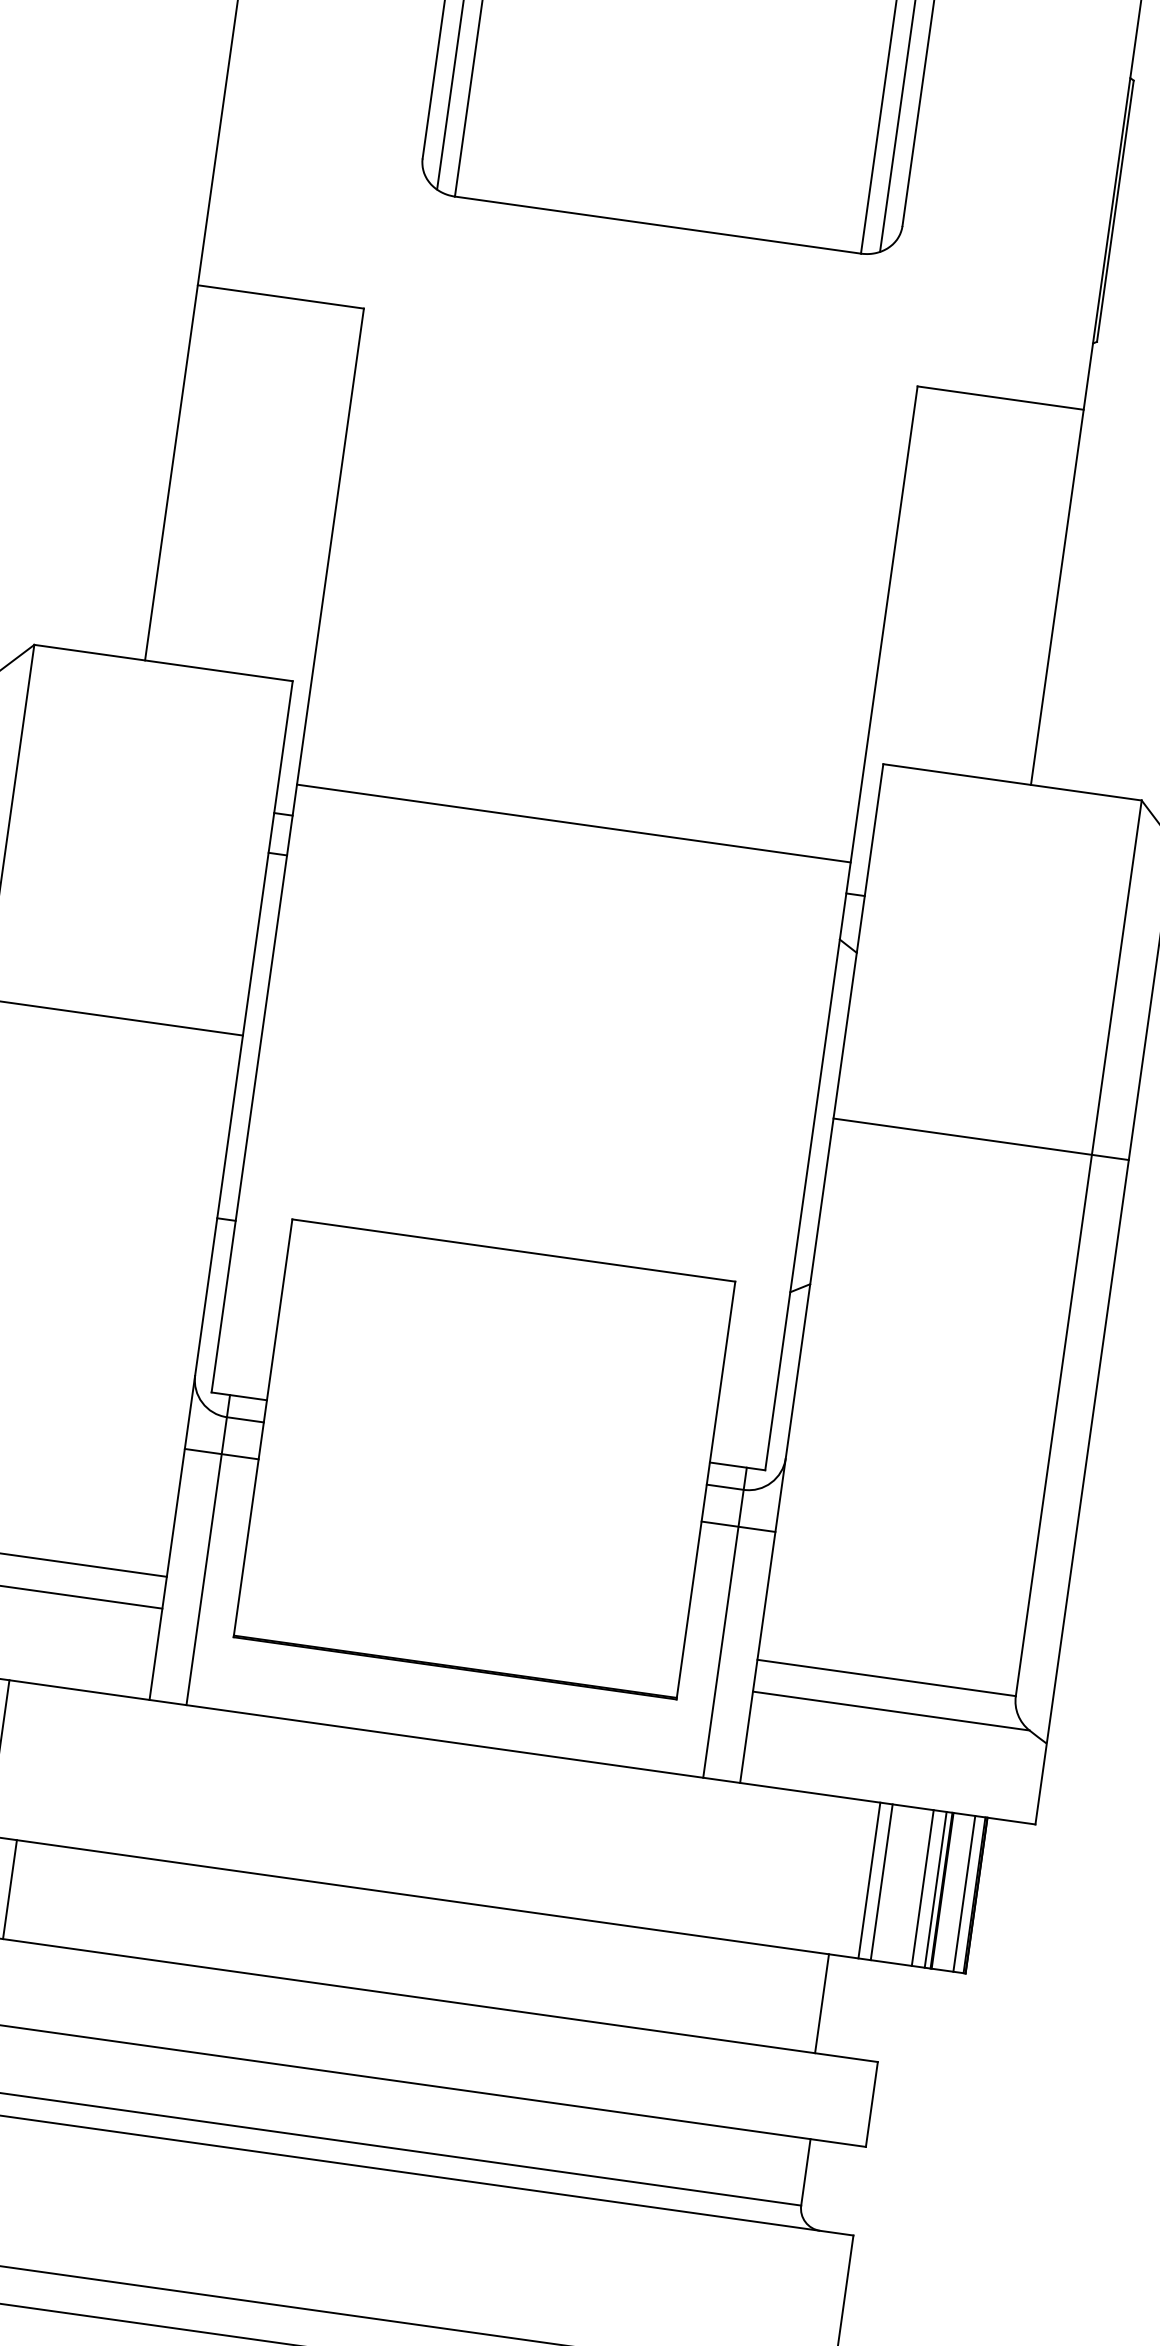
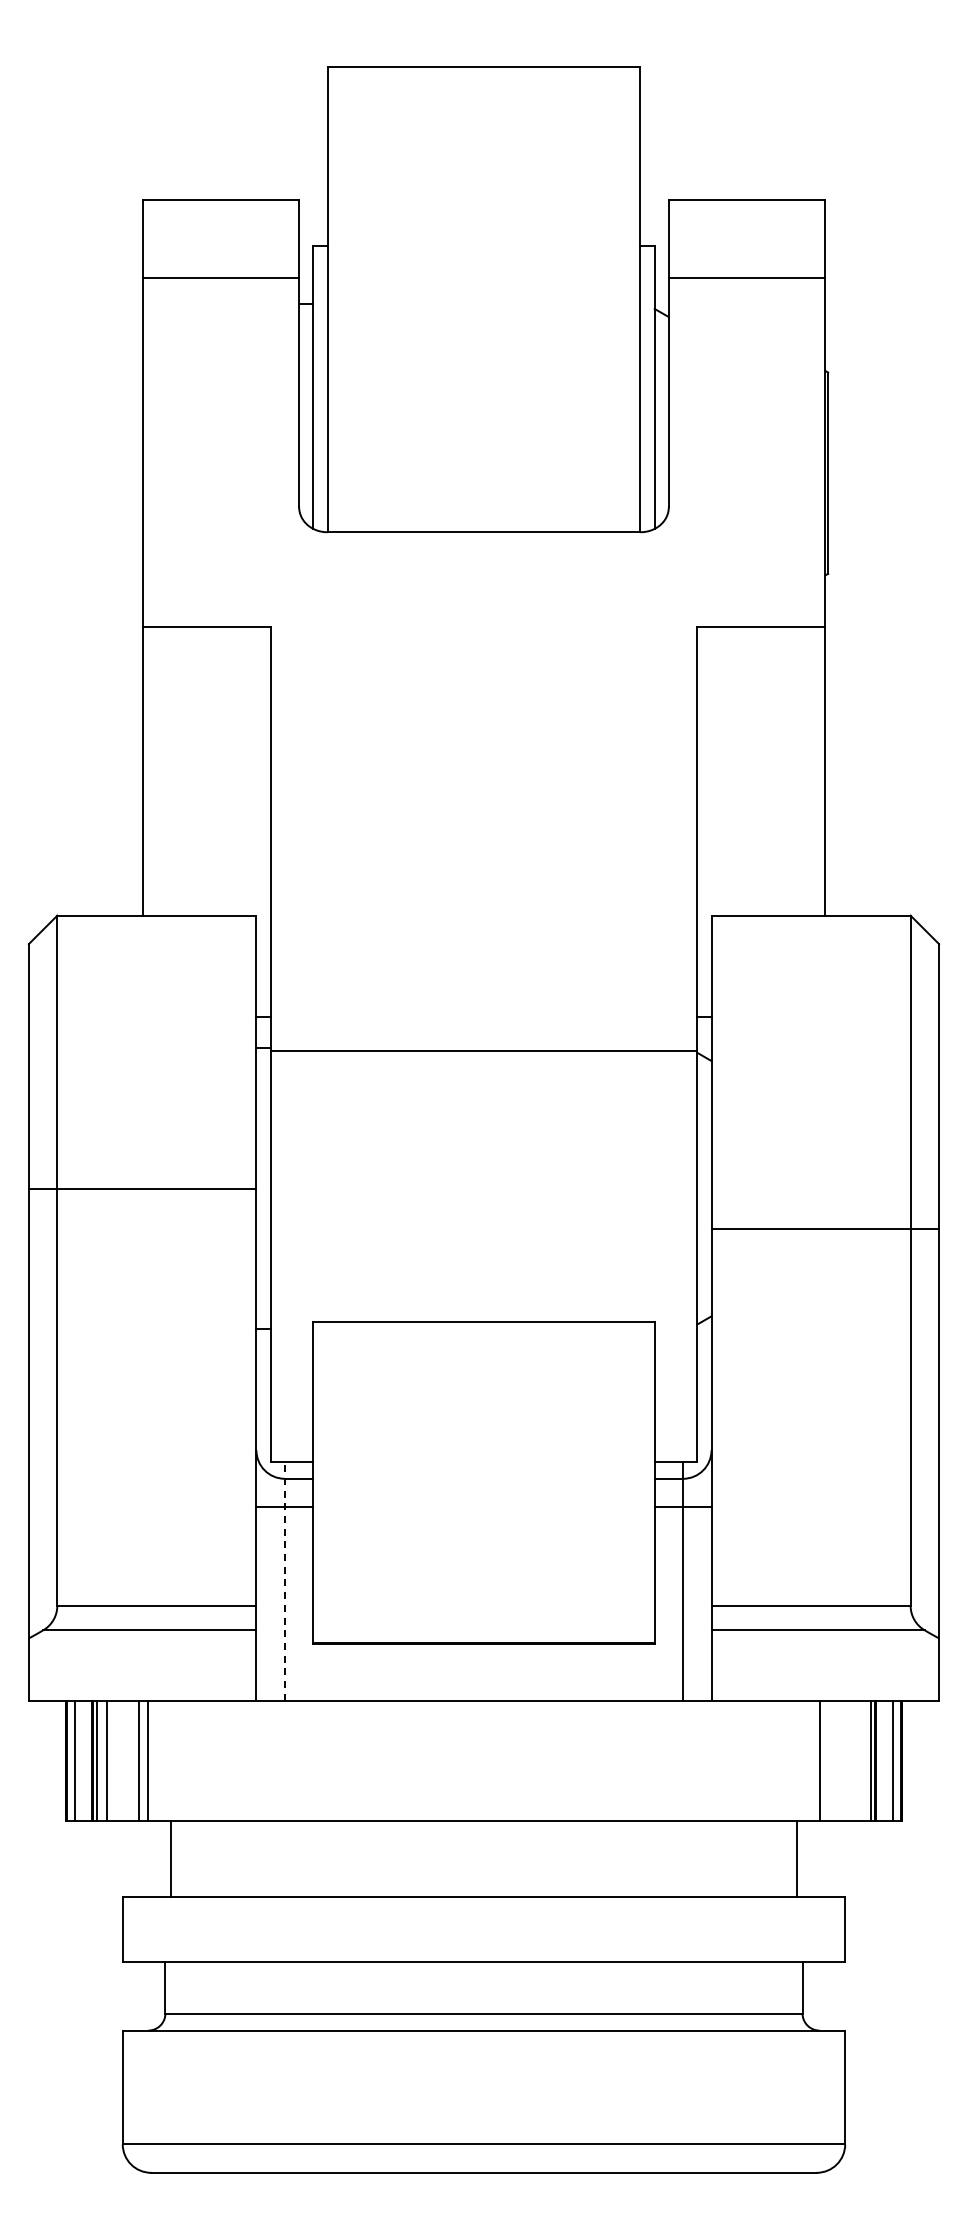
line: (573, 823) -> (483, 1051), moved
line: (981, 1139) -> (825, 1228), moved
line: (207, 1549) -> (284, 1580), solid -> dashed
line: (882, 1882) -> (829, 1760), removed
line: (922, 1887) -> (860, 1760), removed

